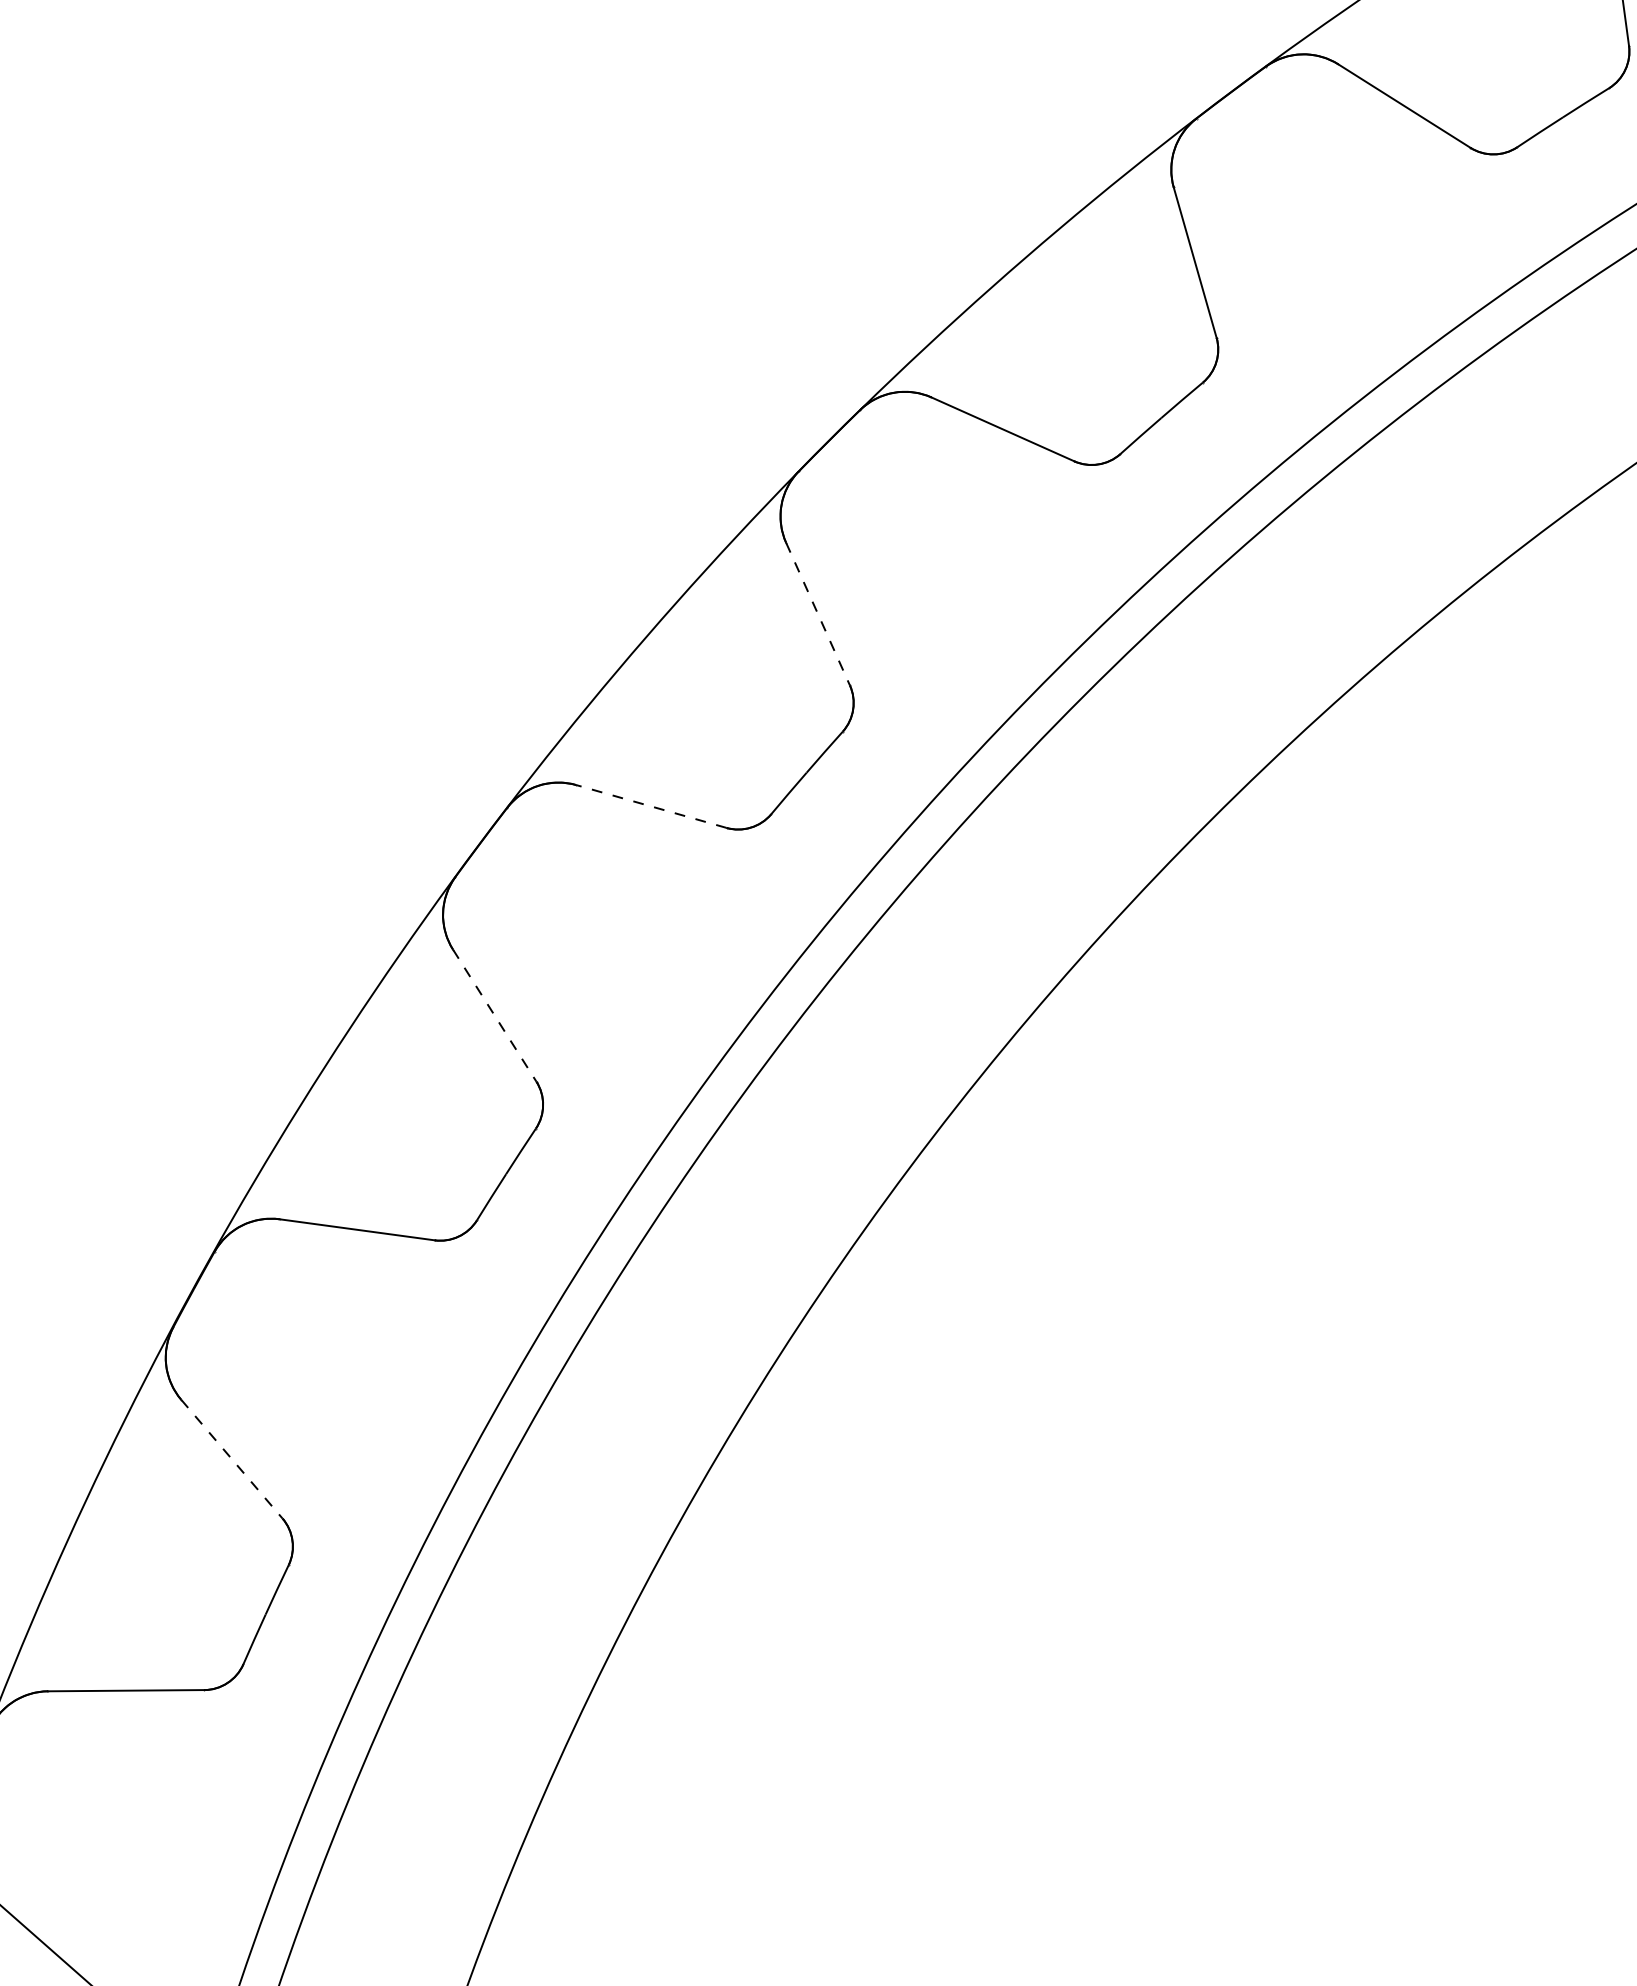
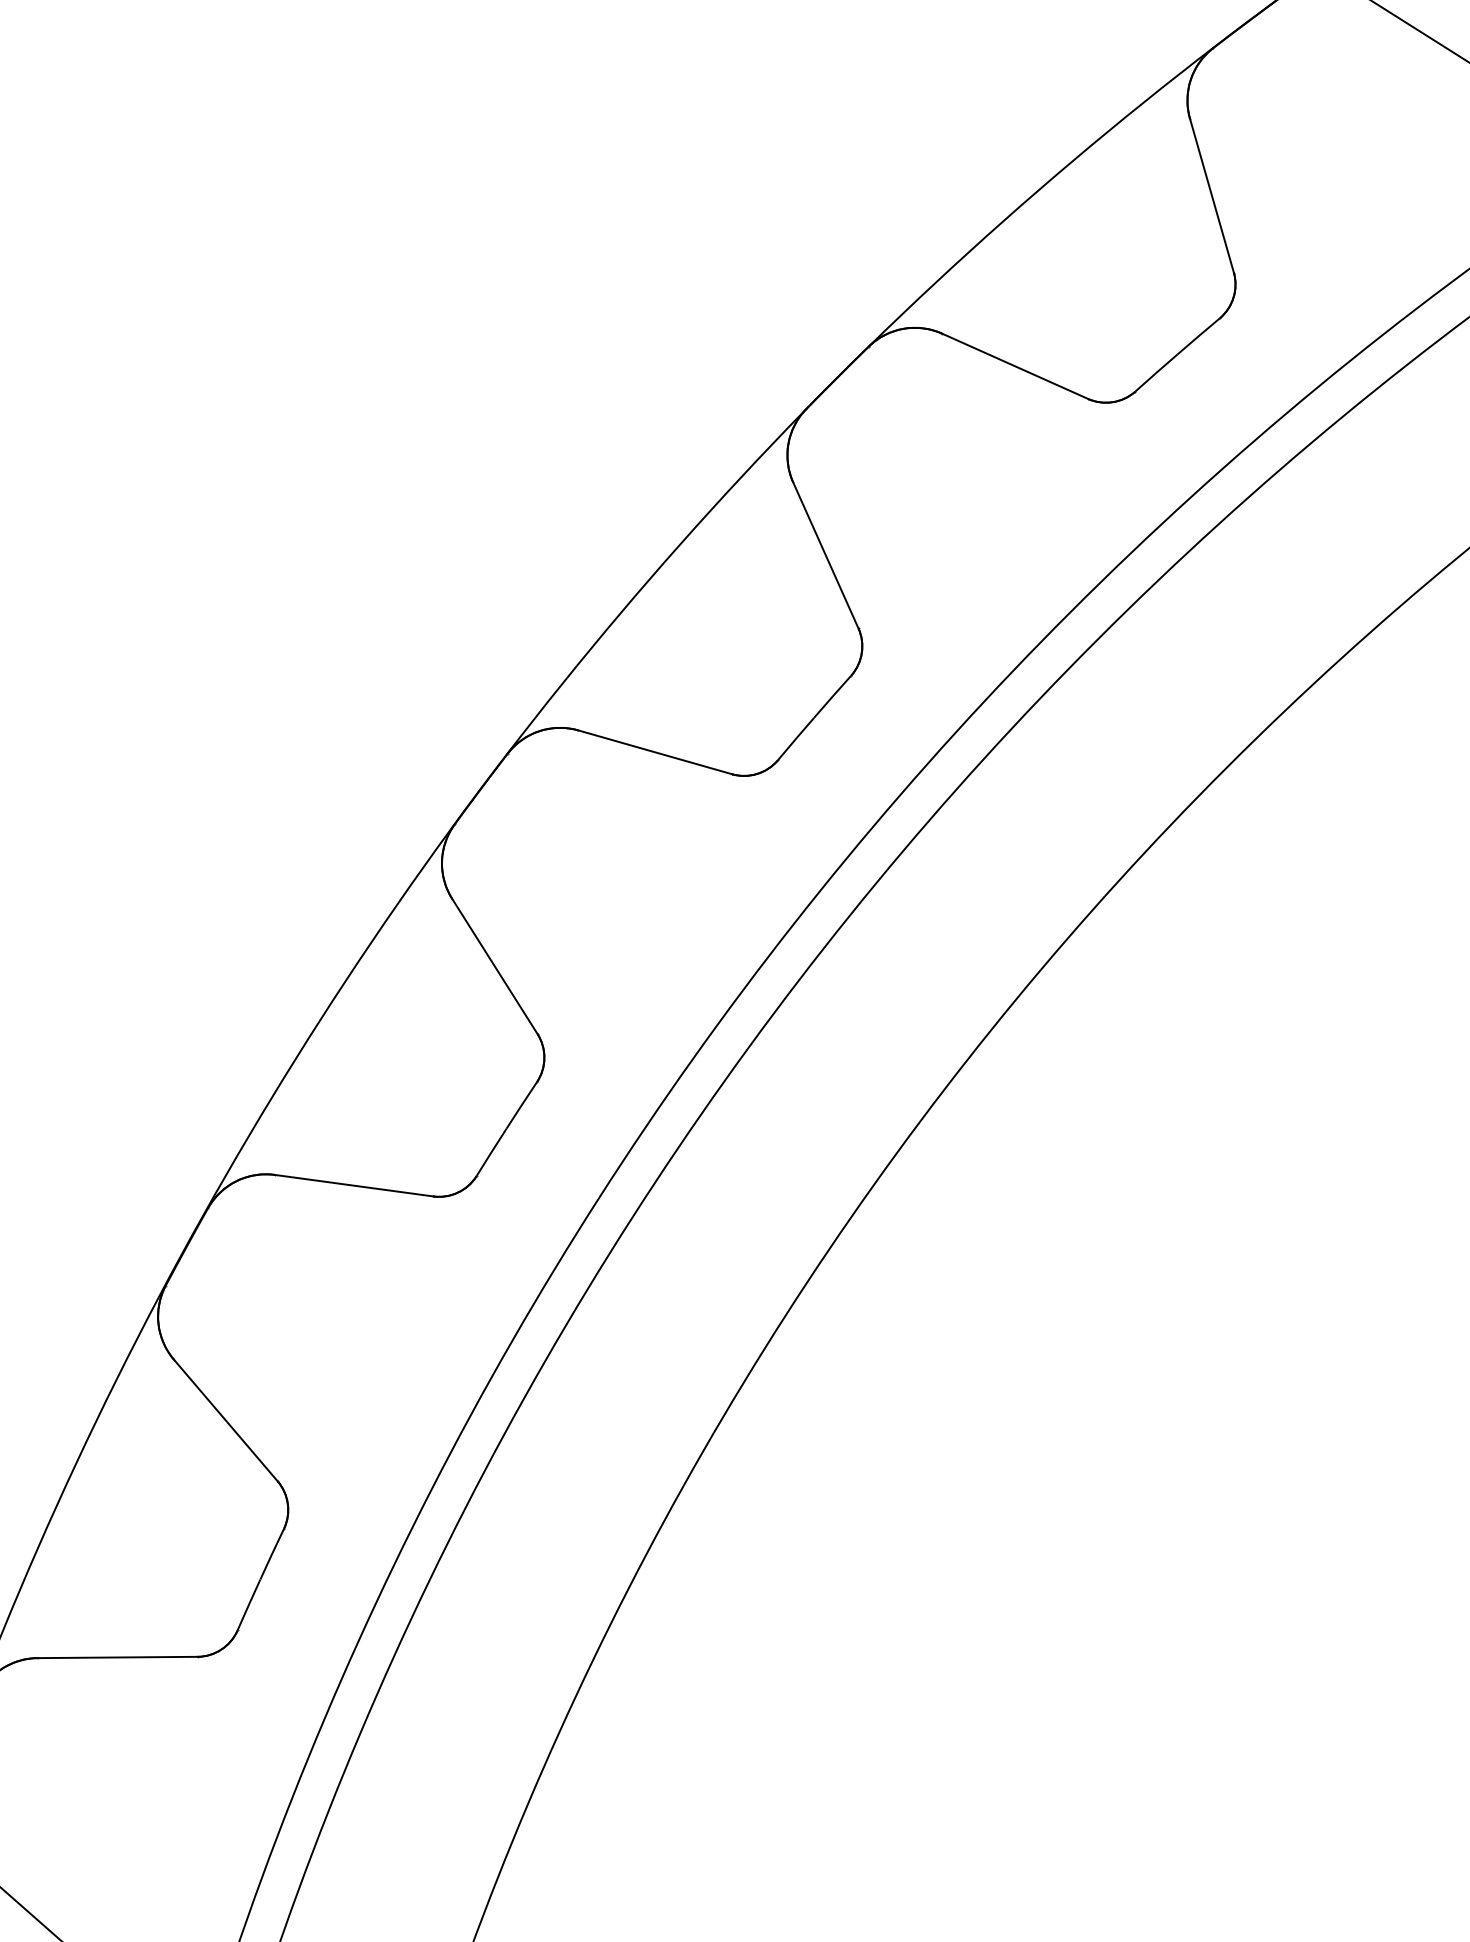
line: (818, 614) -> (826, 555), dashed -> solid
line: (650, 806) -> (654, 752), dashed -> solid
line: (495, 1016) -> (495, 967), dashed -> solid
line: (232, 1459) -> (226, 1420), dashed -> solid

